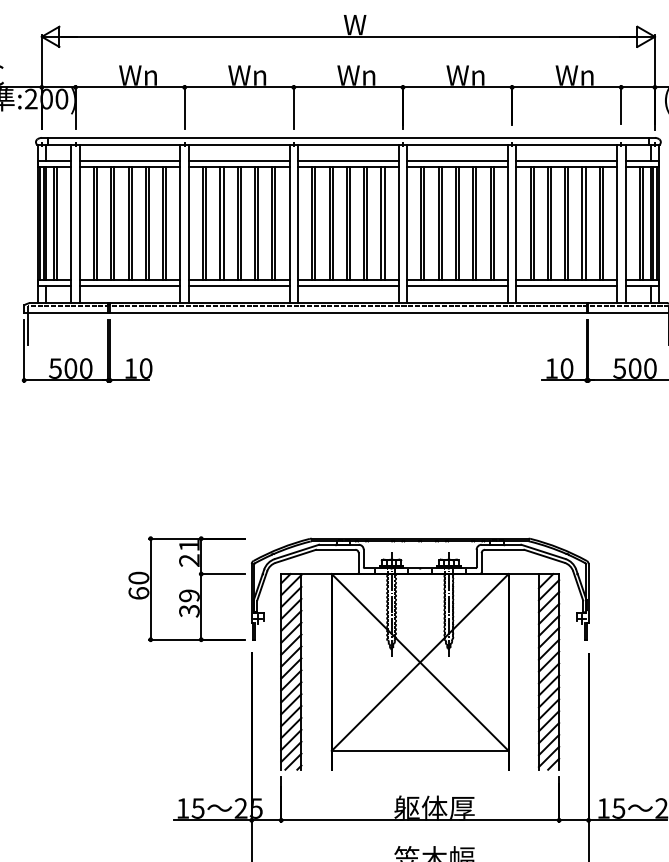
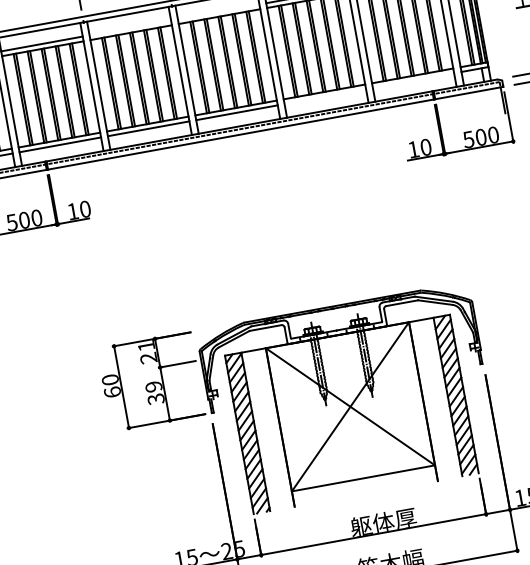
line: (238, 161) -> (129, 28), removed
line: (348, 161) -> (218, 11), removed
line: (457, 286) -> (325, 97), removed
line: (566, 286) -> (413, 81), removed

